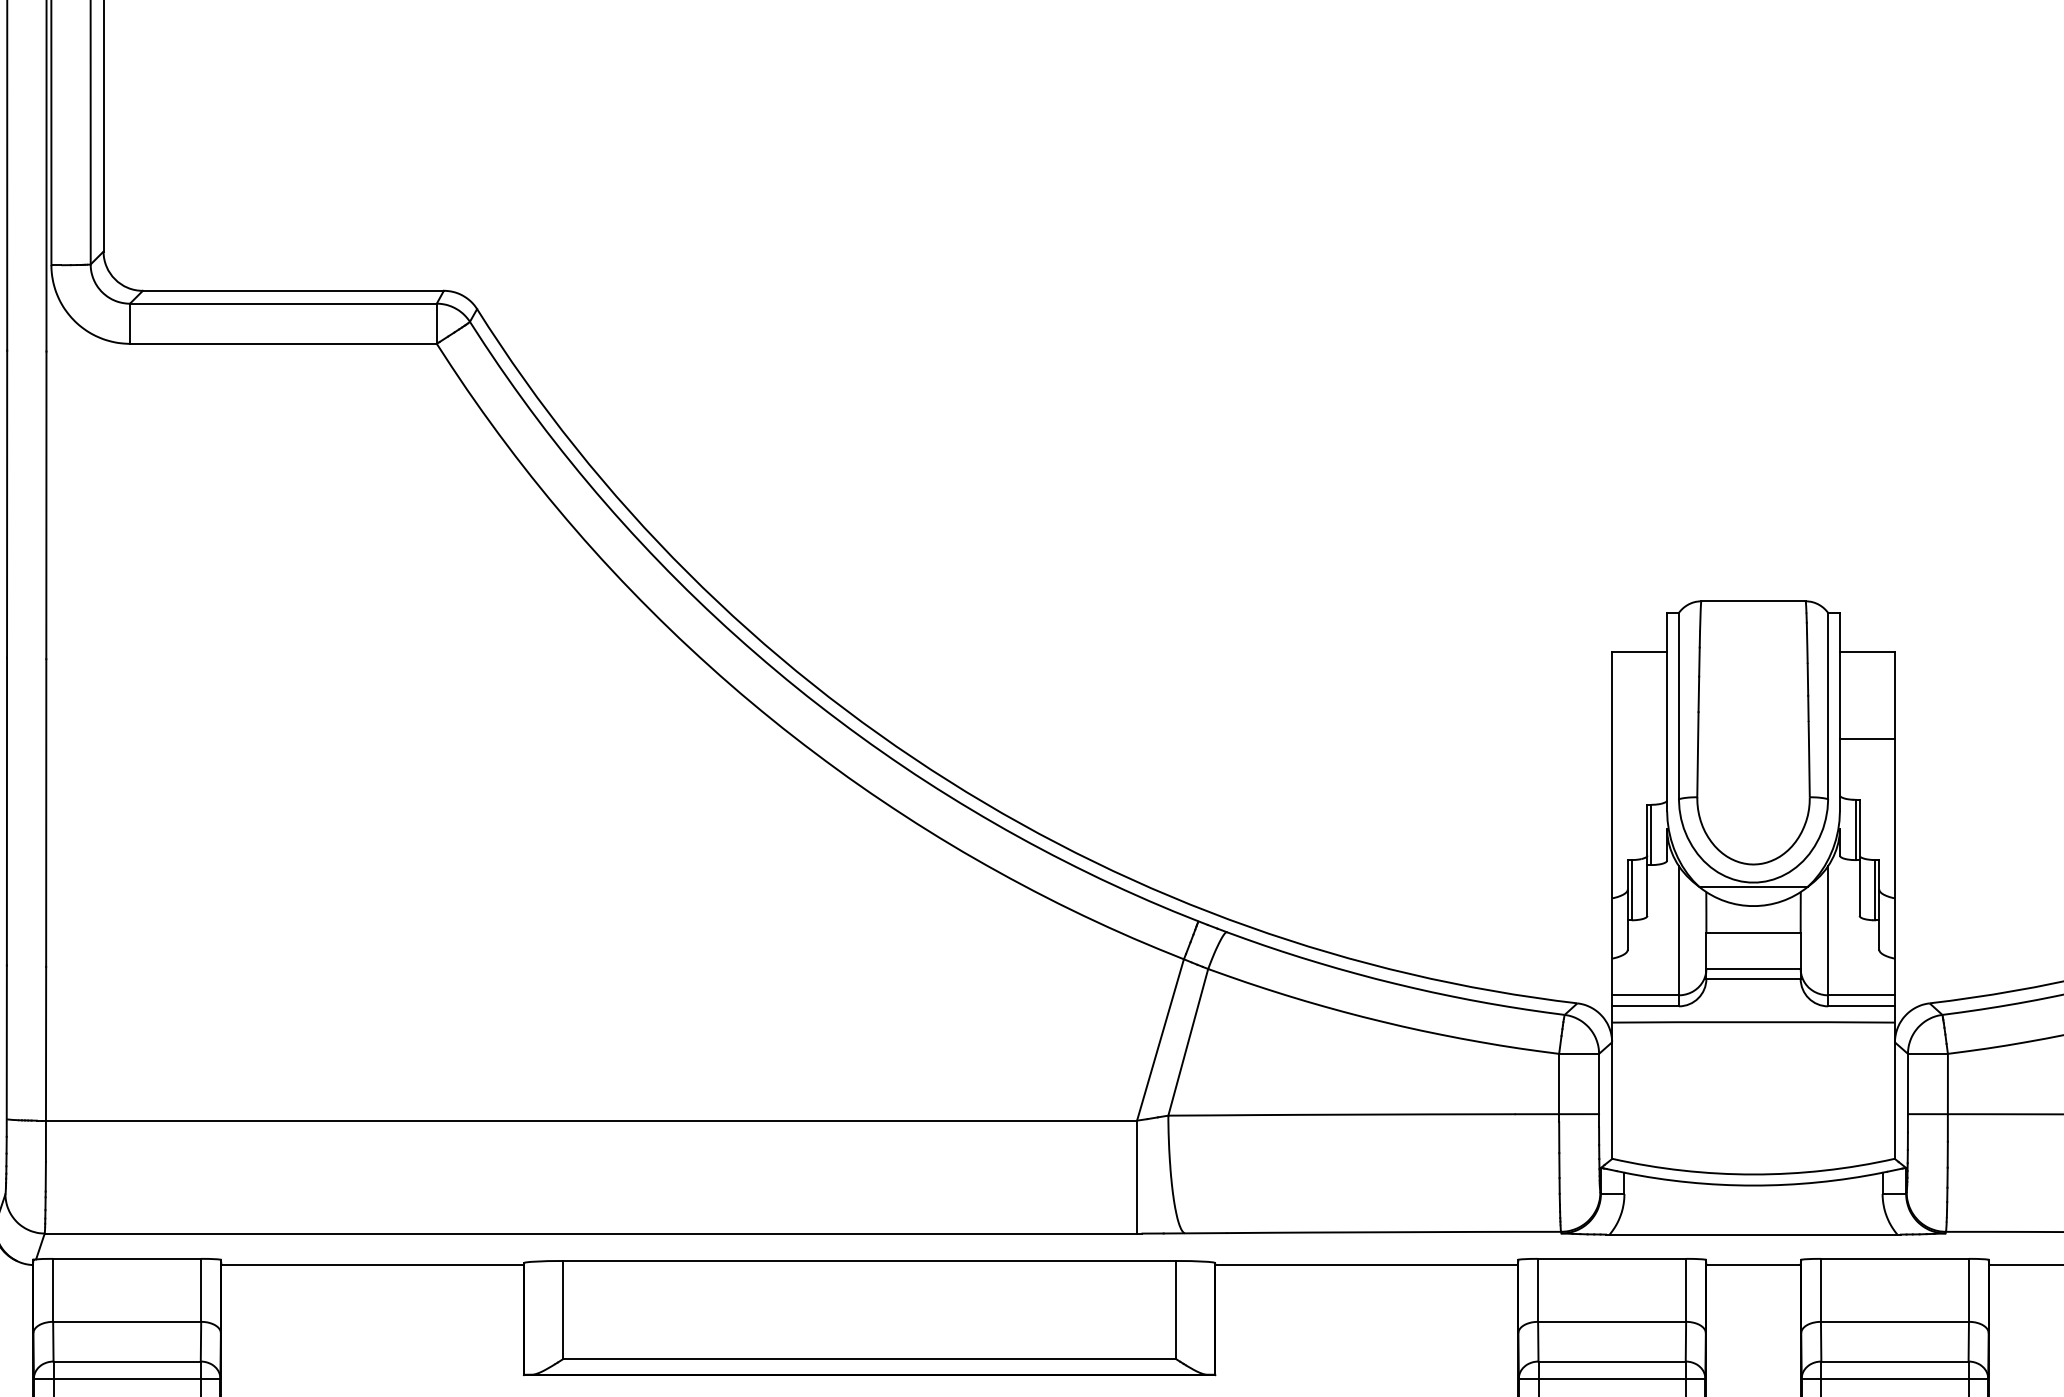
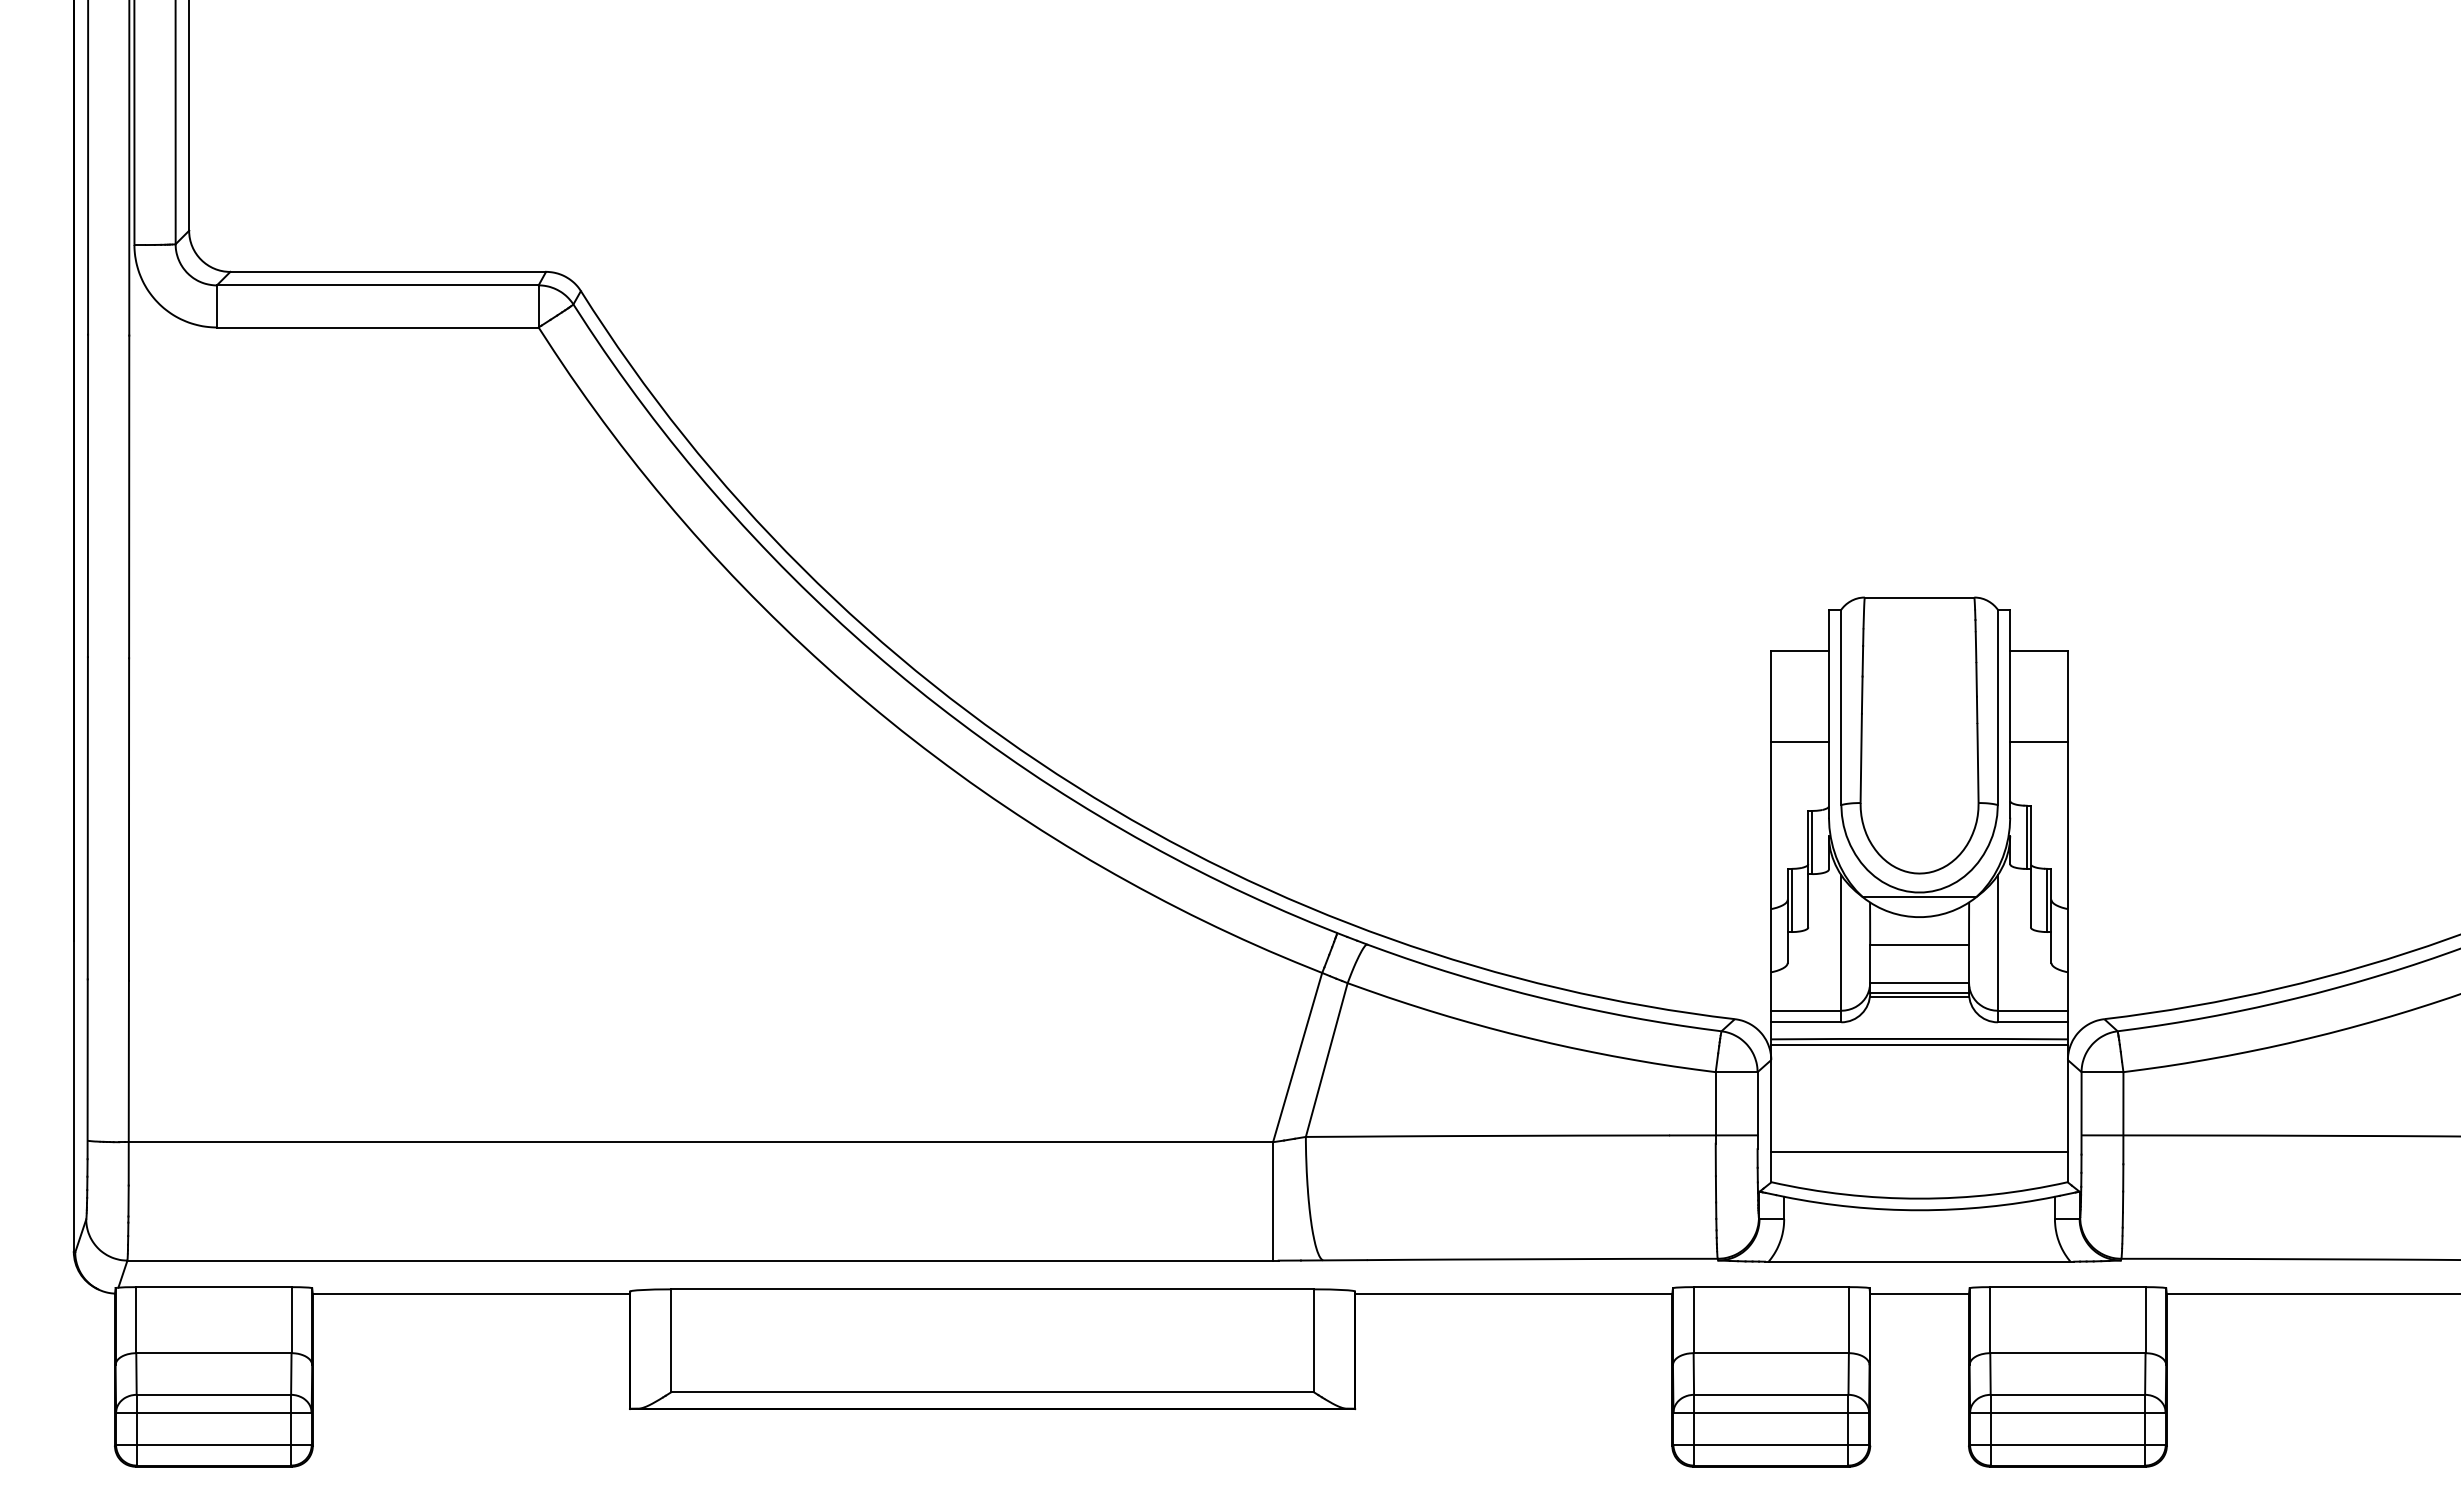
line: (1639, 738) -> (1799, 741), added
line: (1753, 982) -> (1919, 997), added
line: (1753, 1028) -> (1919, 1045), added
line: (1753, 1129) -> (1919, 1151), added

